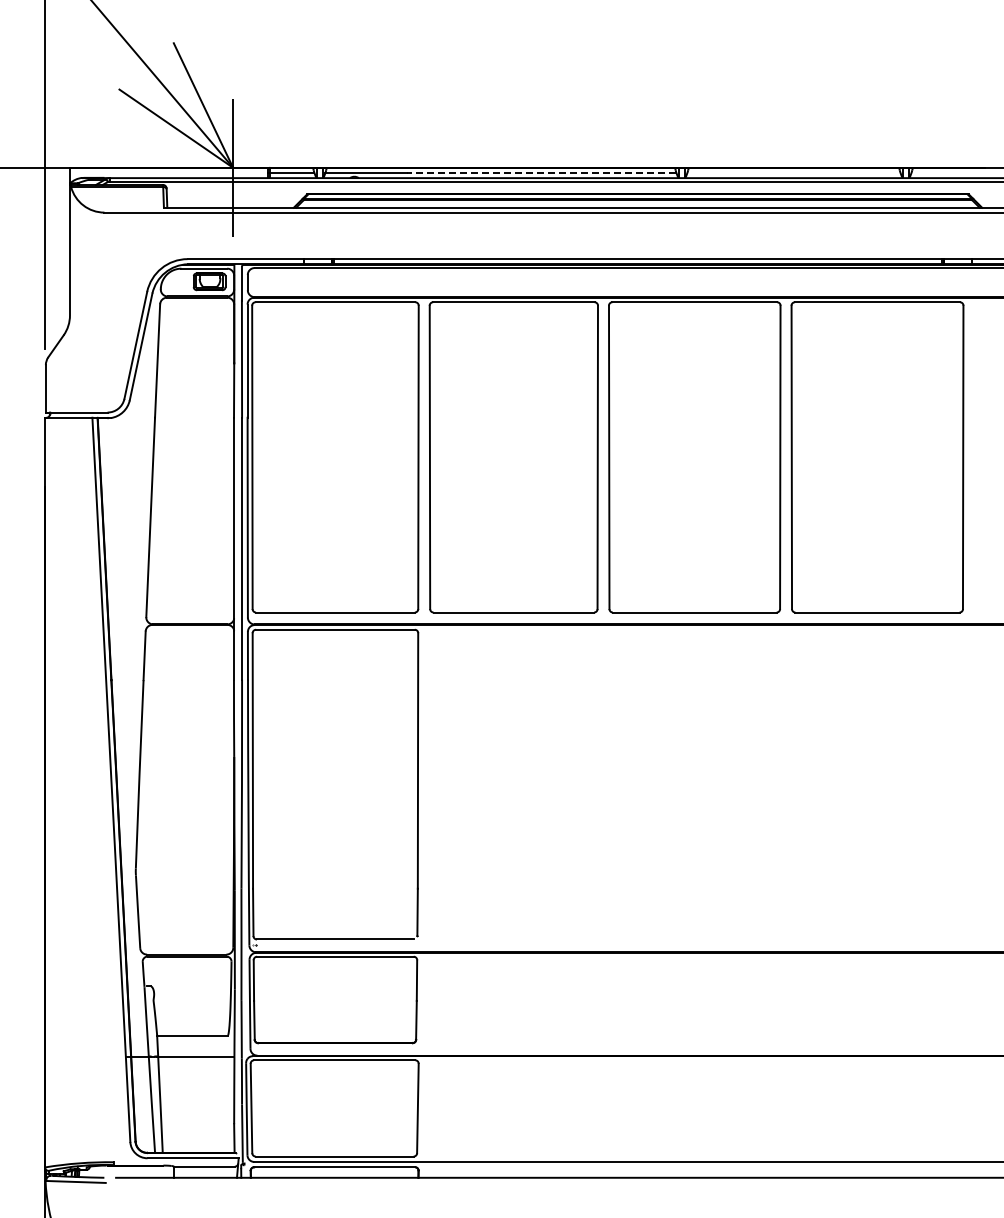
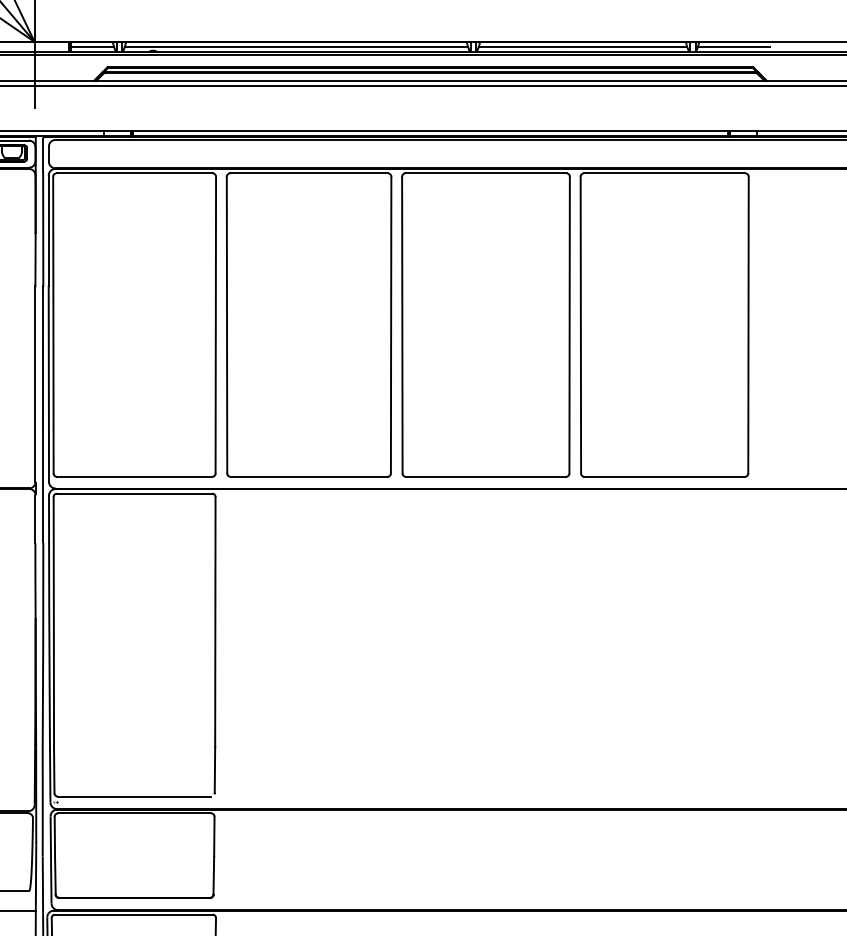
line: (541, 172) -> (336, 46), dashed -> solid
line: (793, 172) -> (582, 46), added
line: (948, 172) -> (734, 46), added

